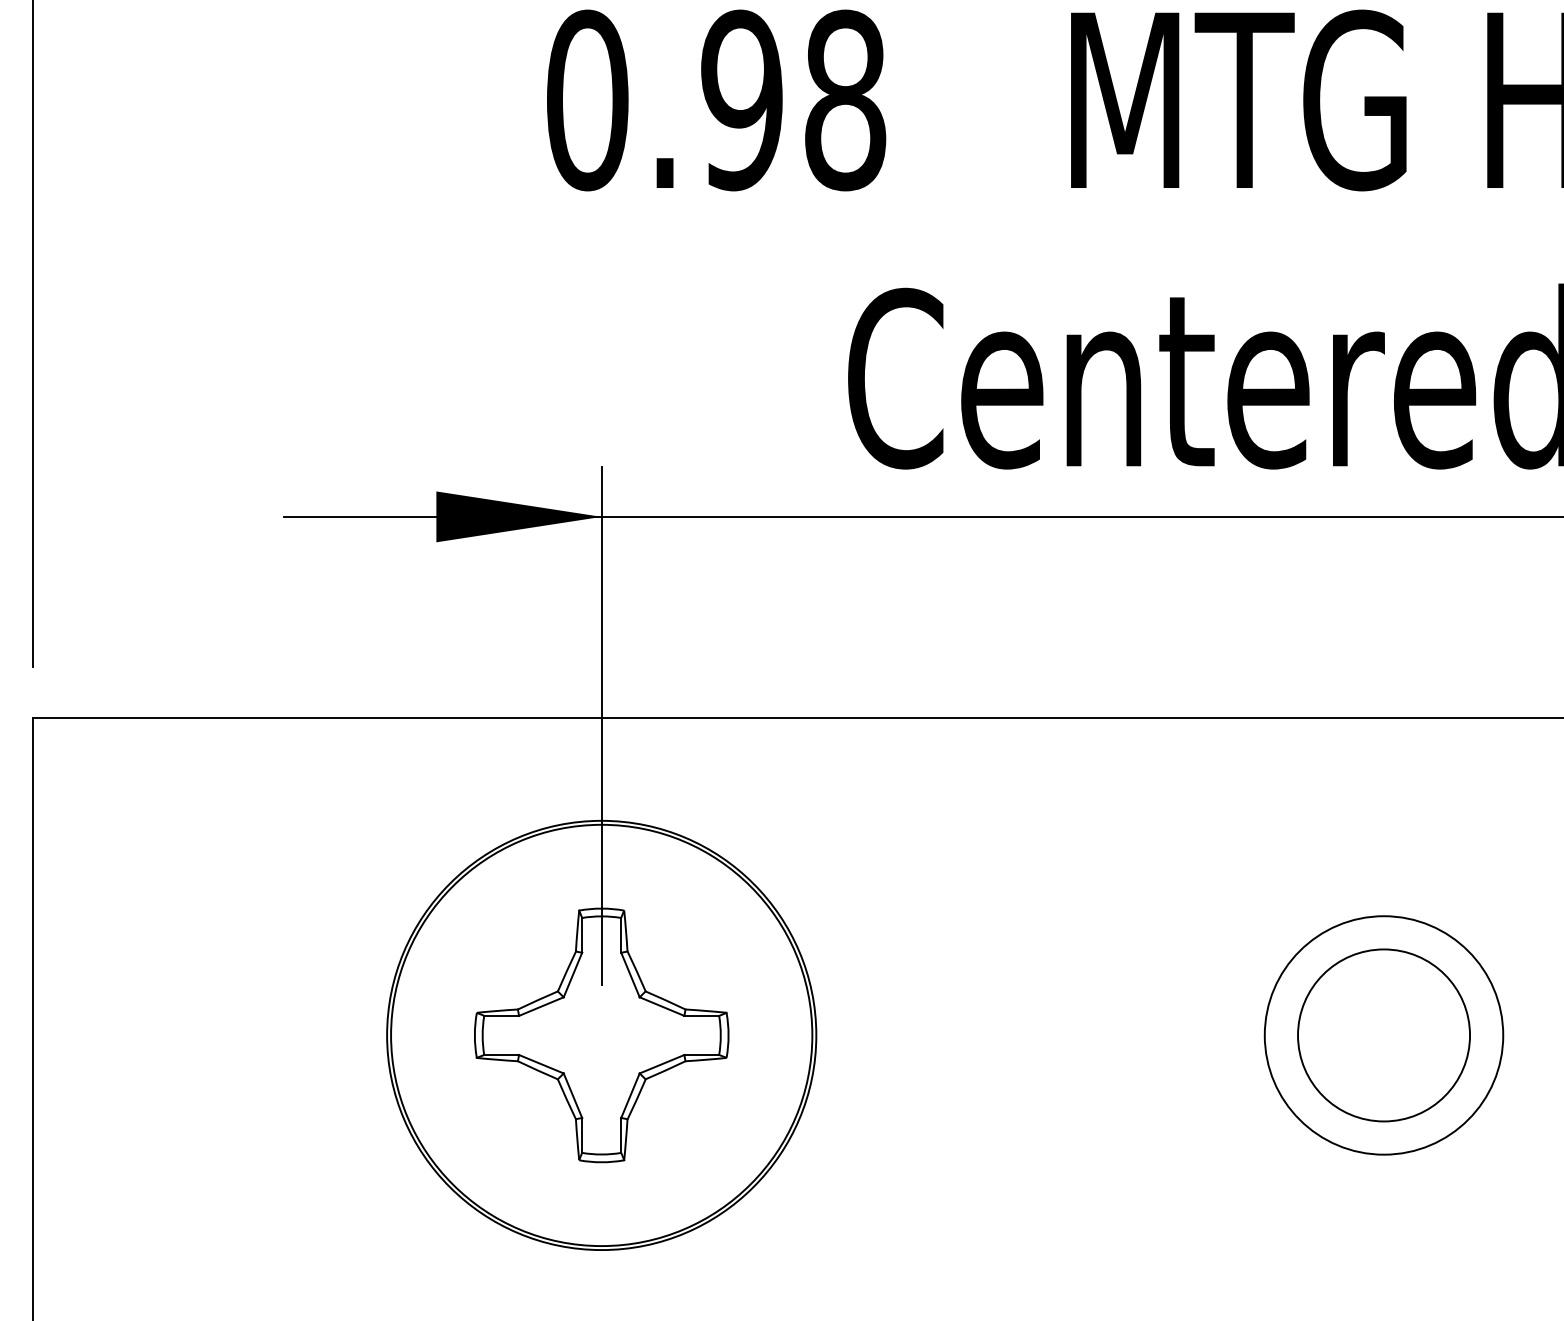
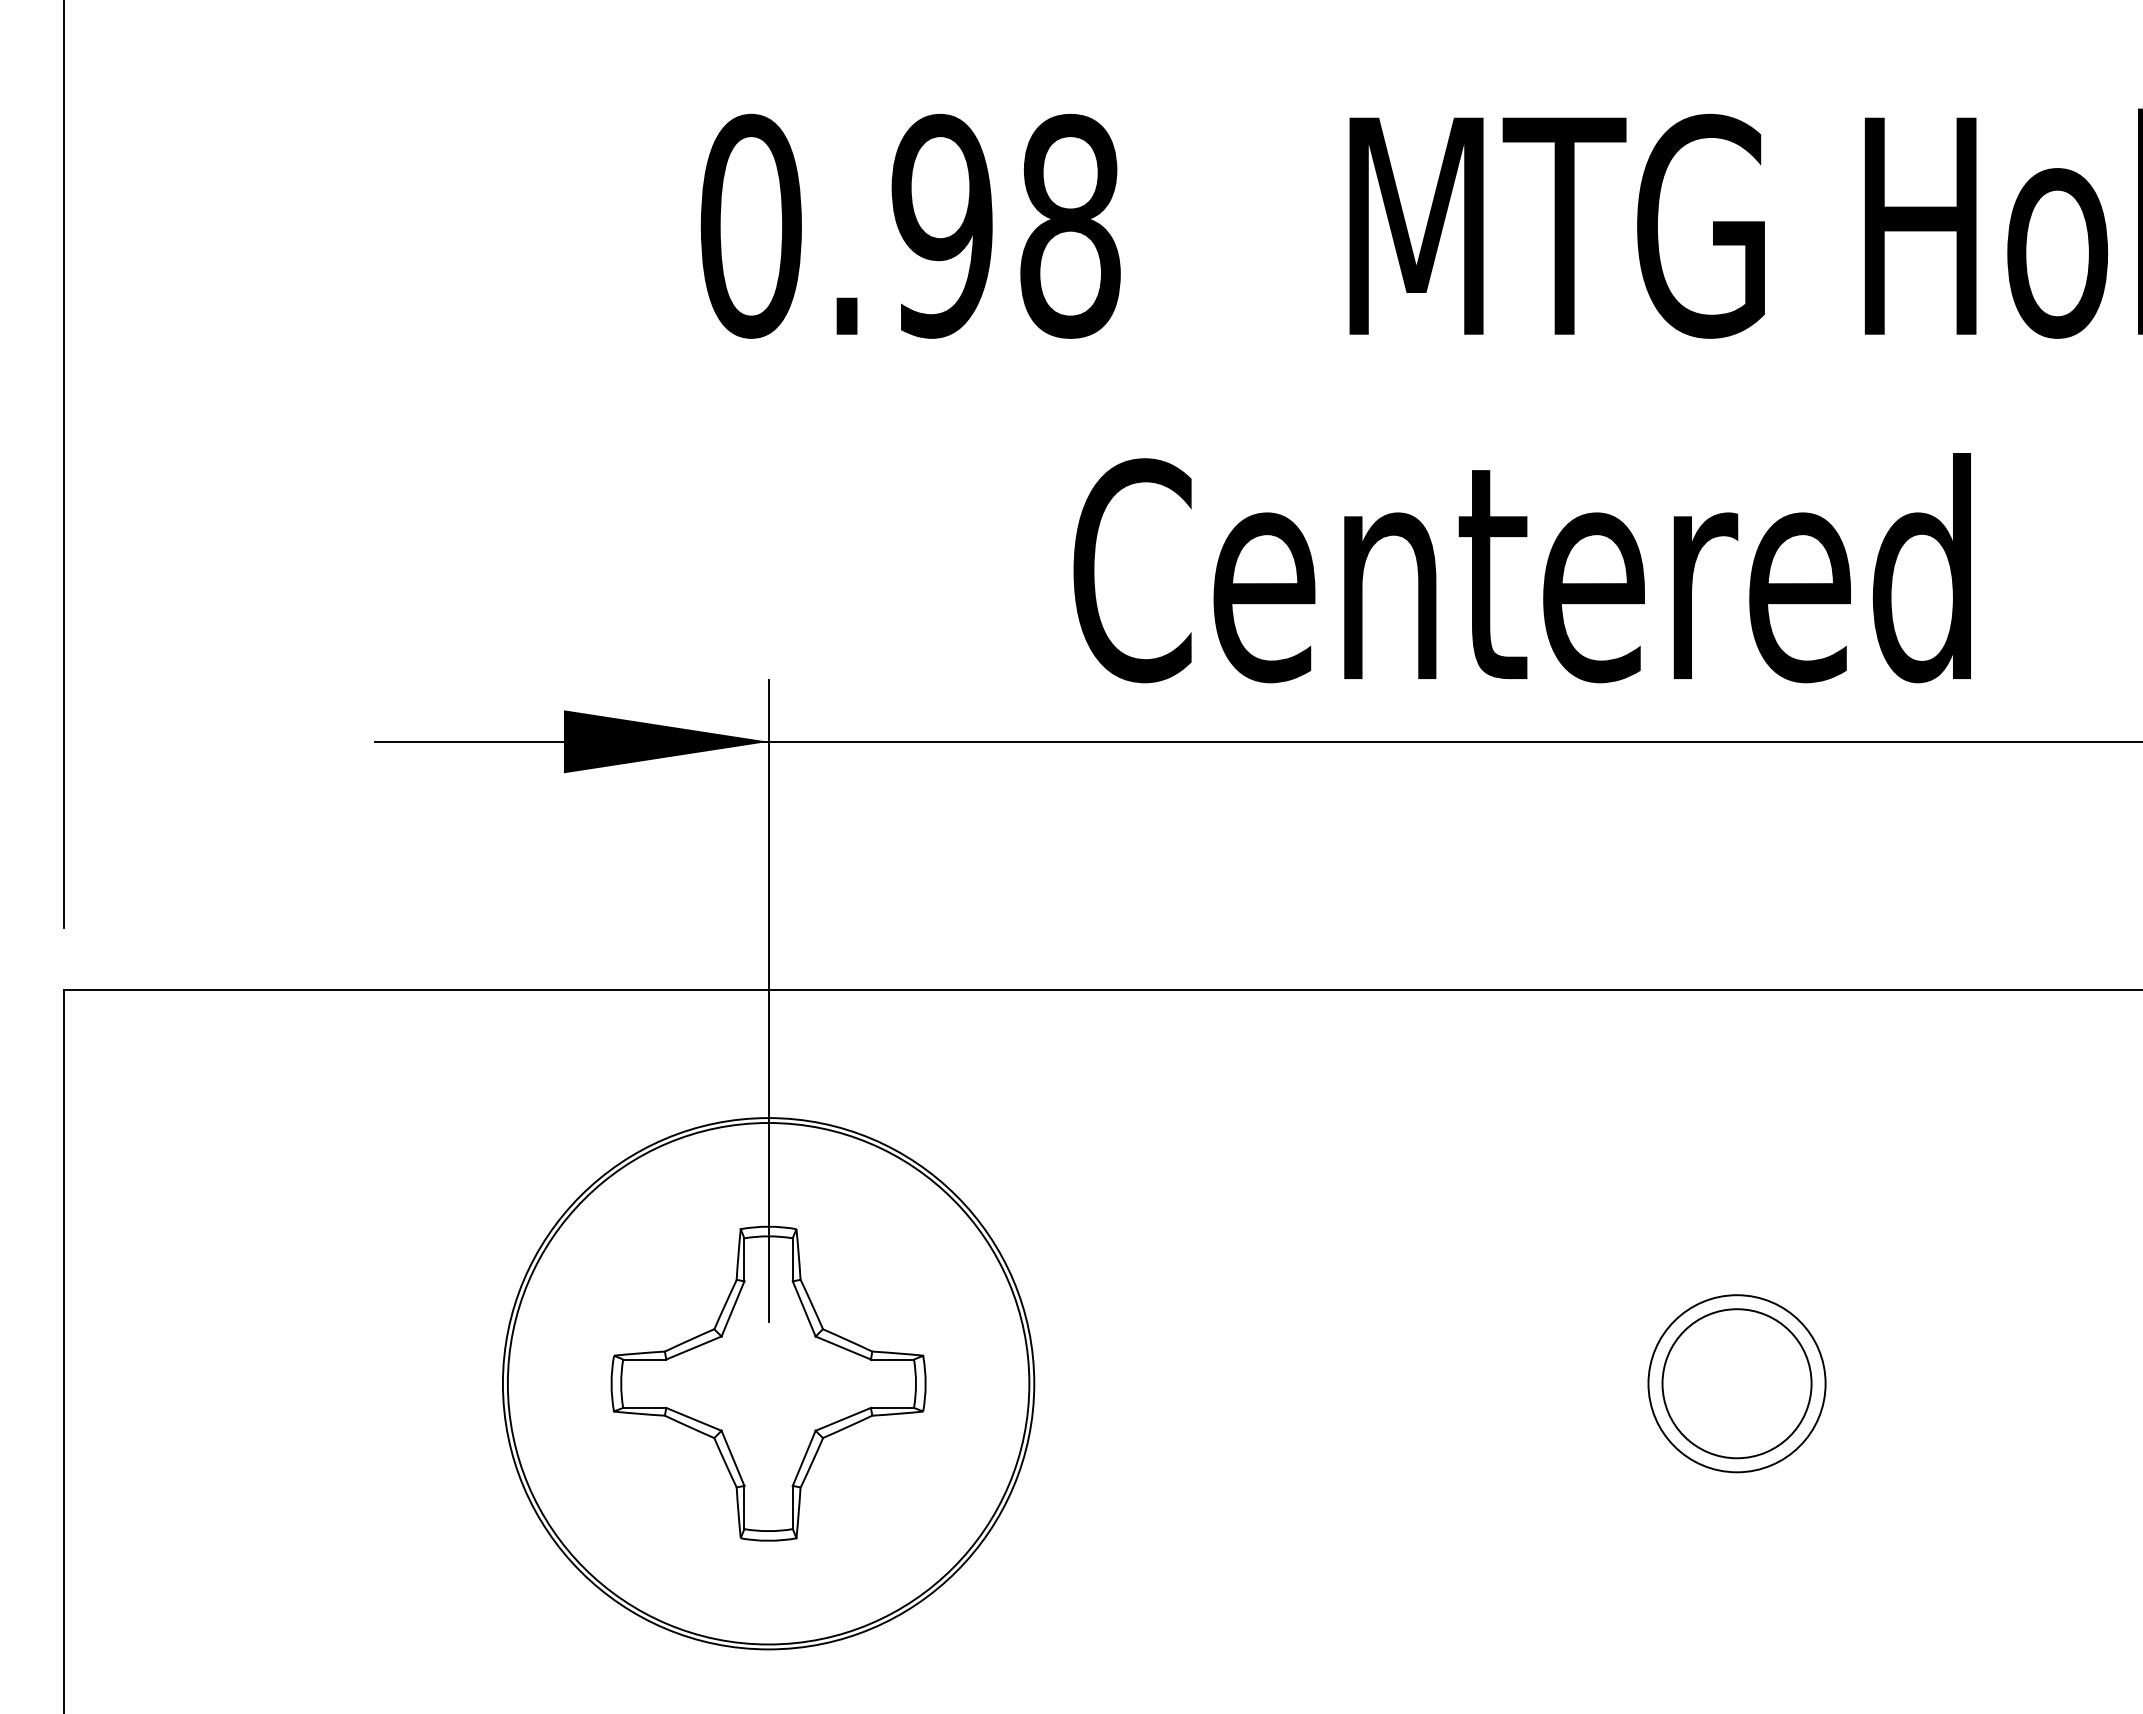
circle: (1383, 1035) -> (1736, 1383), size x0.6
circle: (1383, 1035) -> (1736, 1383), size x0.7

